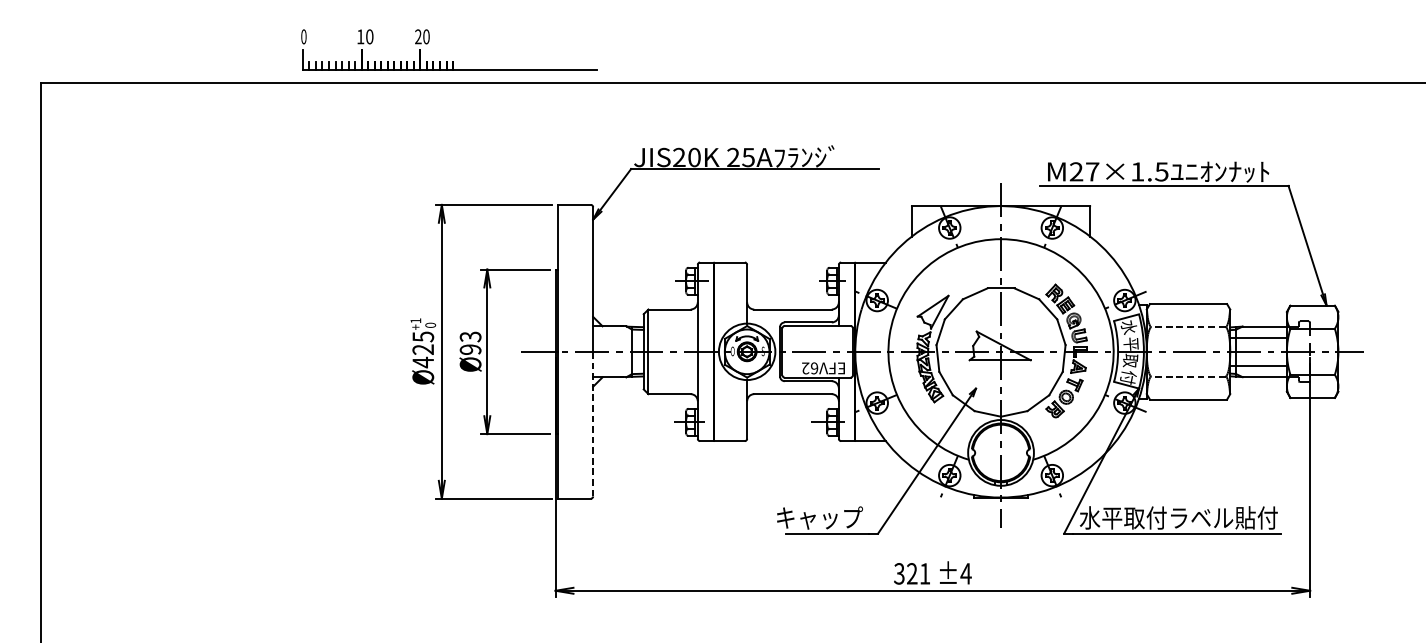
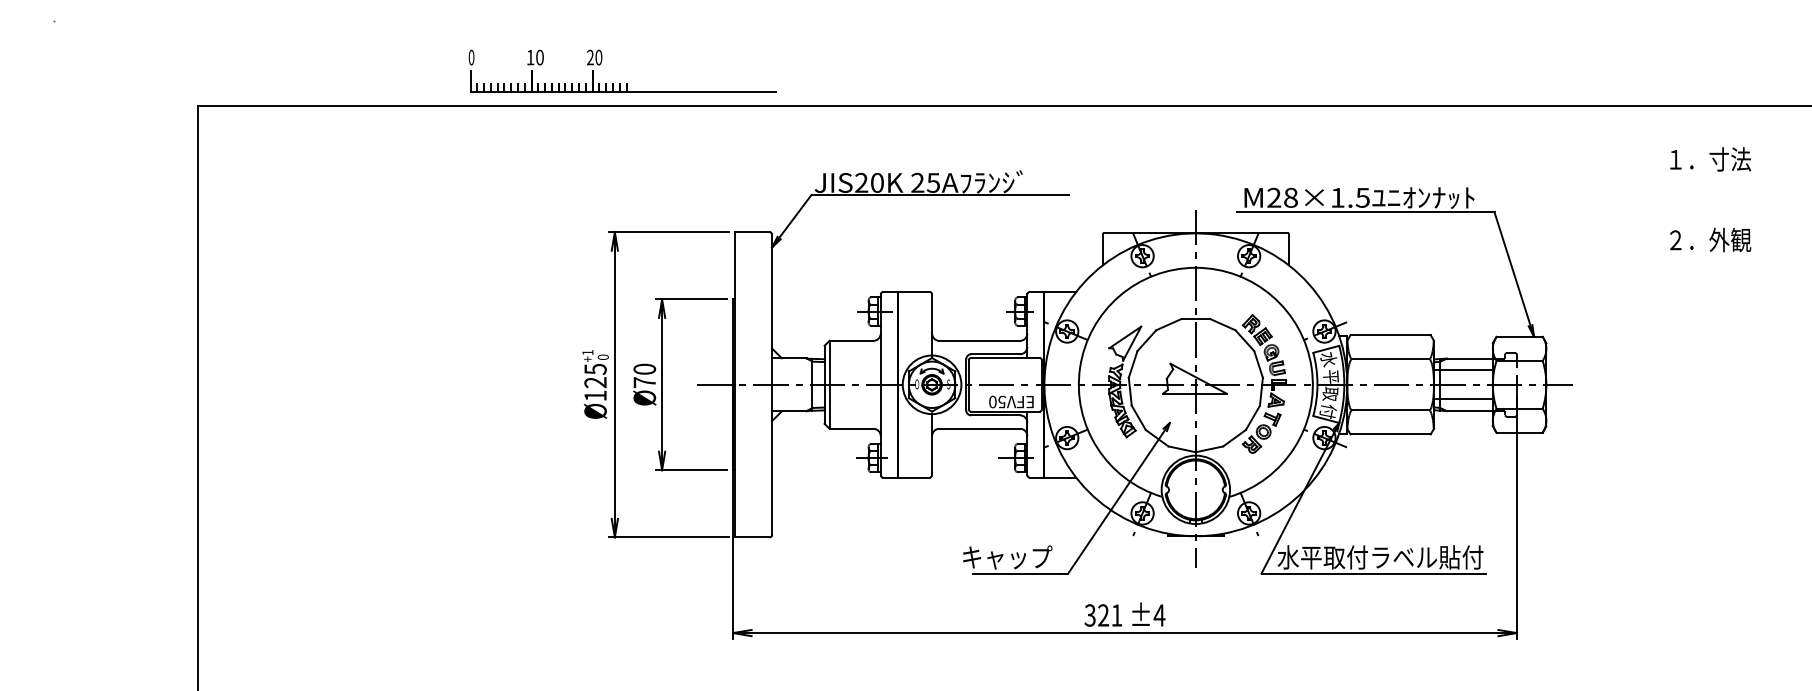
text: (1092, 171) -> (1290, 197), M27×1.5 -> M28×1.5
line: (1188, 327) -> (1390, 359), dashed -> solid
text: (470, 342) -> (644, 375), Ø93 -> Ø70
text: (423, 362) -> (595, 395), Ø425 -> Ø125
text: (810, 367) -> (997, 401), EFV62 -> EFV50
line: (1188, 376) -> (1390, 410), dashed -> solid
line: (593, 423) -> (772, 459), dashed -> solid

